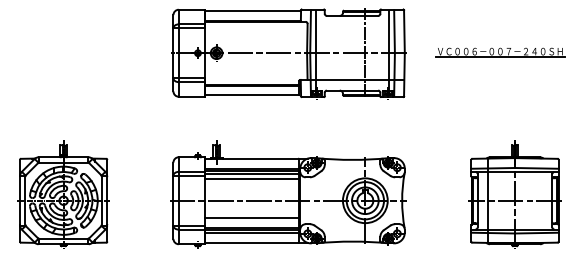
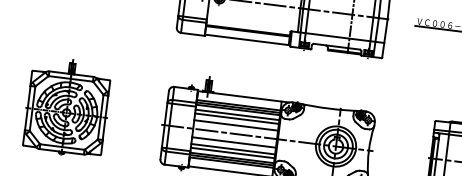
line: (252, 183) -> (237, 118), added
line: (252, 191) -> (236, 125), added
line: (252, 210) -> (234, 142), added
line: (252, 222) -> (232, 153), added

